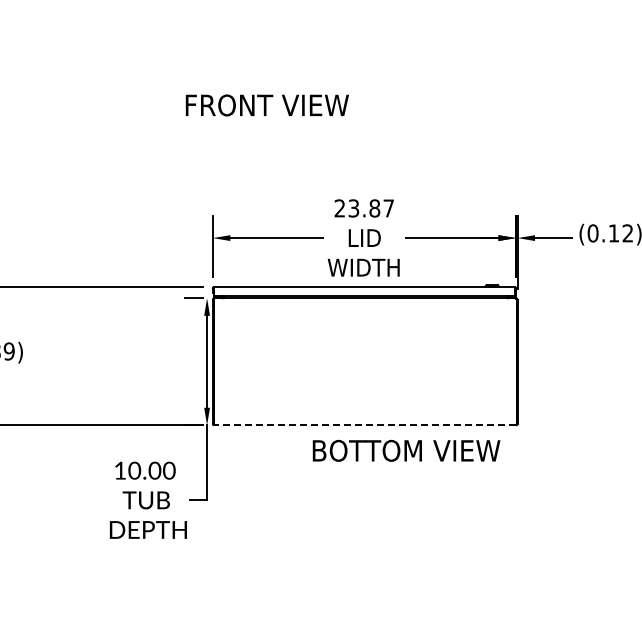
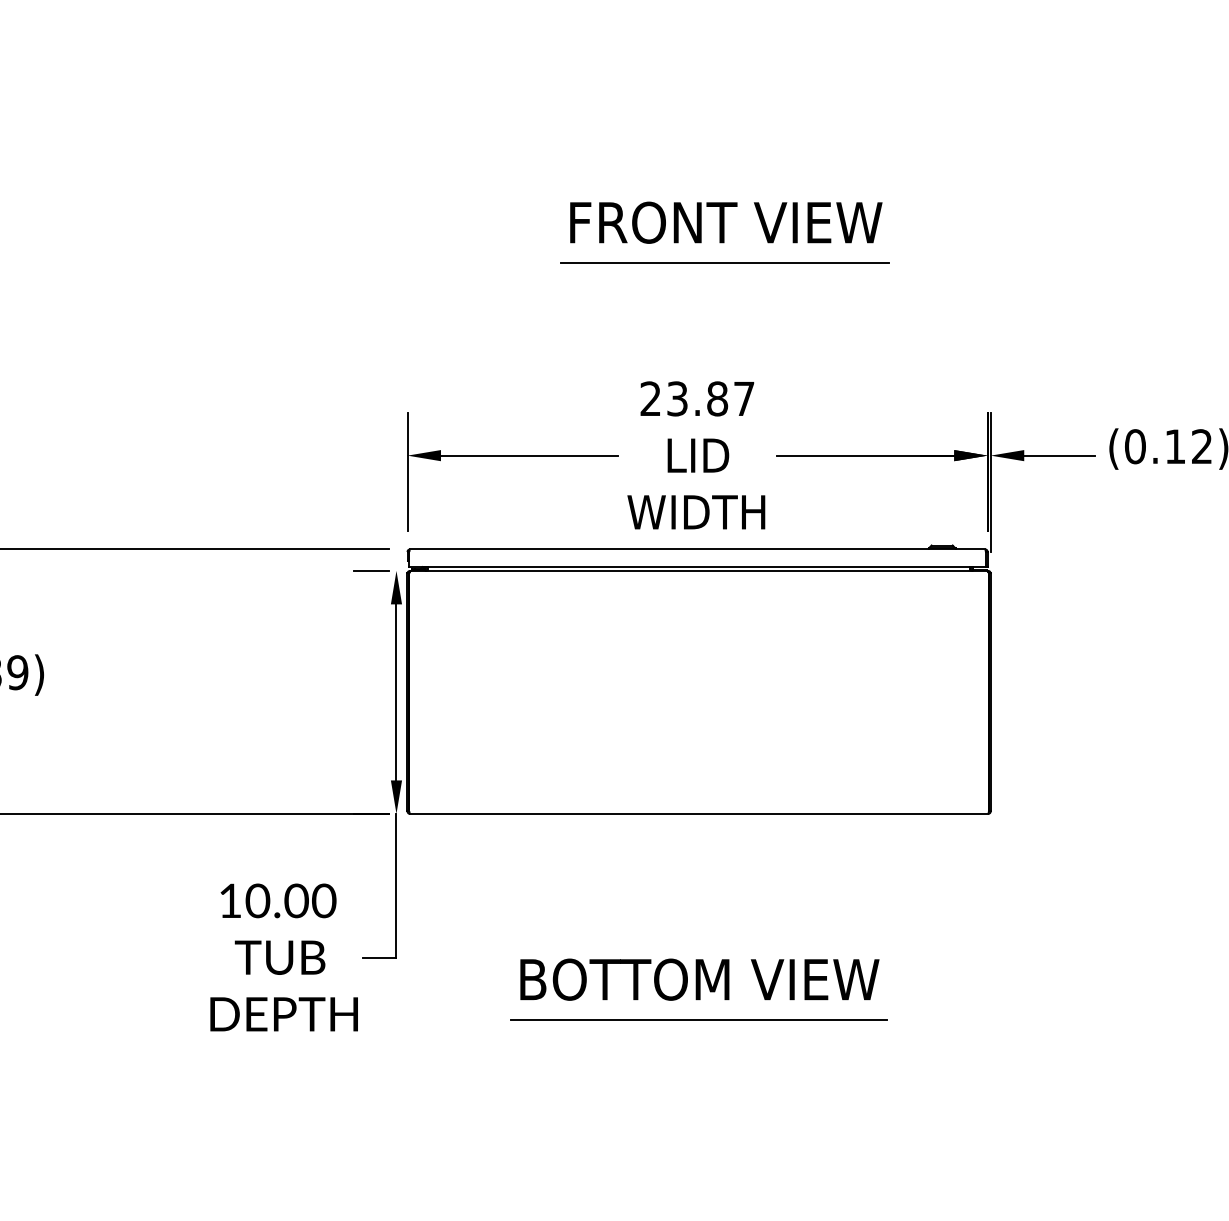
text: (266, 105) -> (724, 222), moved
line: (378, 137) -> (724, 263), added
line: (364, 425) -> (697, 814), dashed -> solid
text: (406, 450) -> (699, 978), moved
line: (365, 532) -> (699, 1019), added

